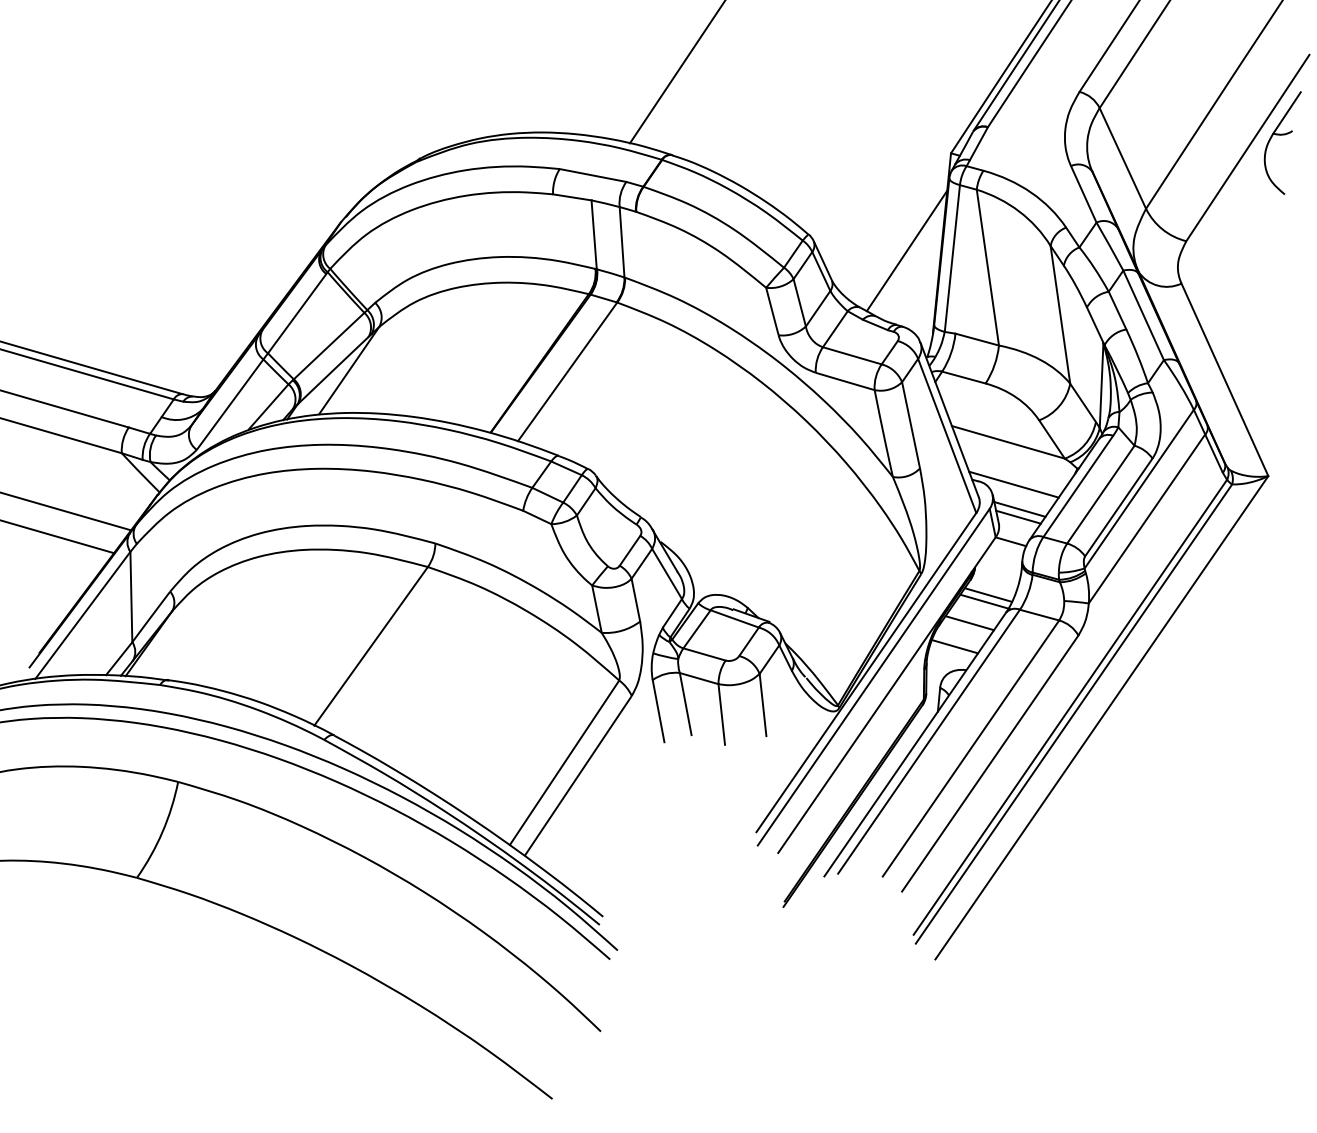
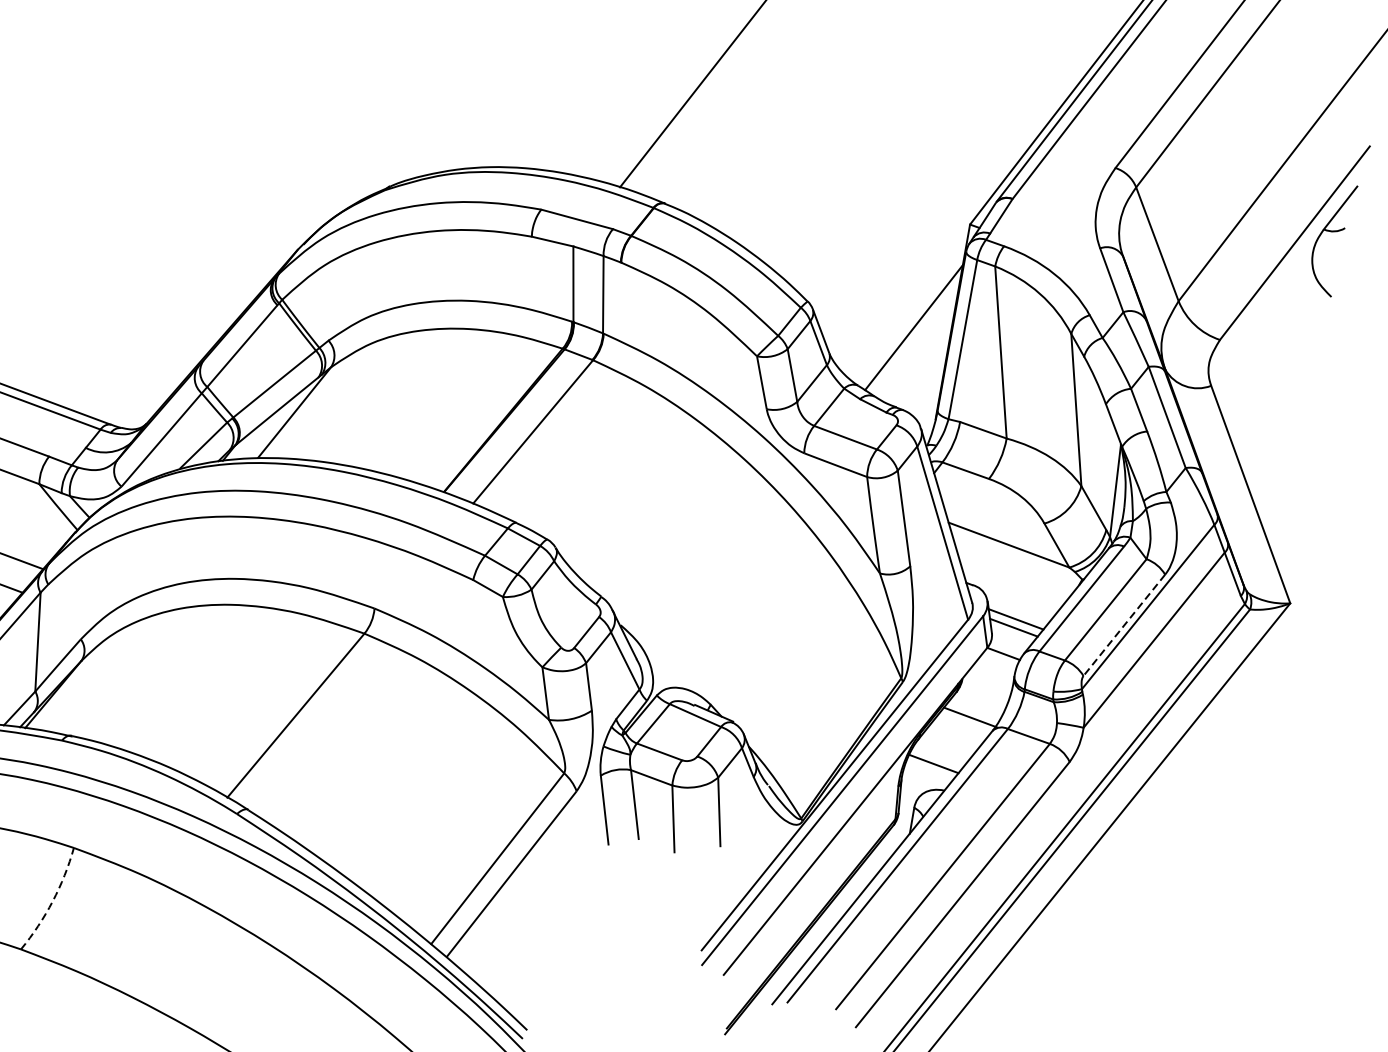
line: (1013, 484) -> (1011, 591), removed
line: (1118, 507) -> (1123, 625), solid -> dashed
line: (988, 594) -> (974, 709), removed
line: (969, 623) -> (951, 739), removed
arc: (162, 832) -> (52, 901), solid -> dashed

